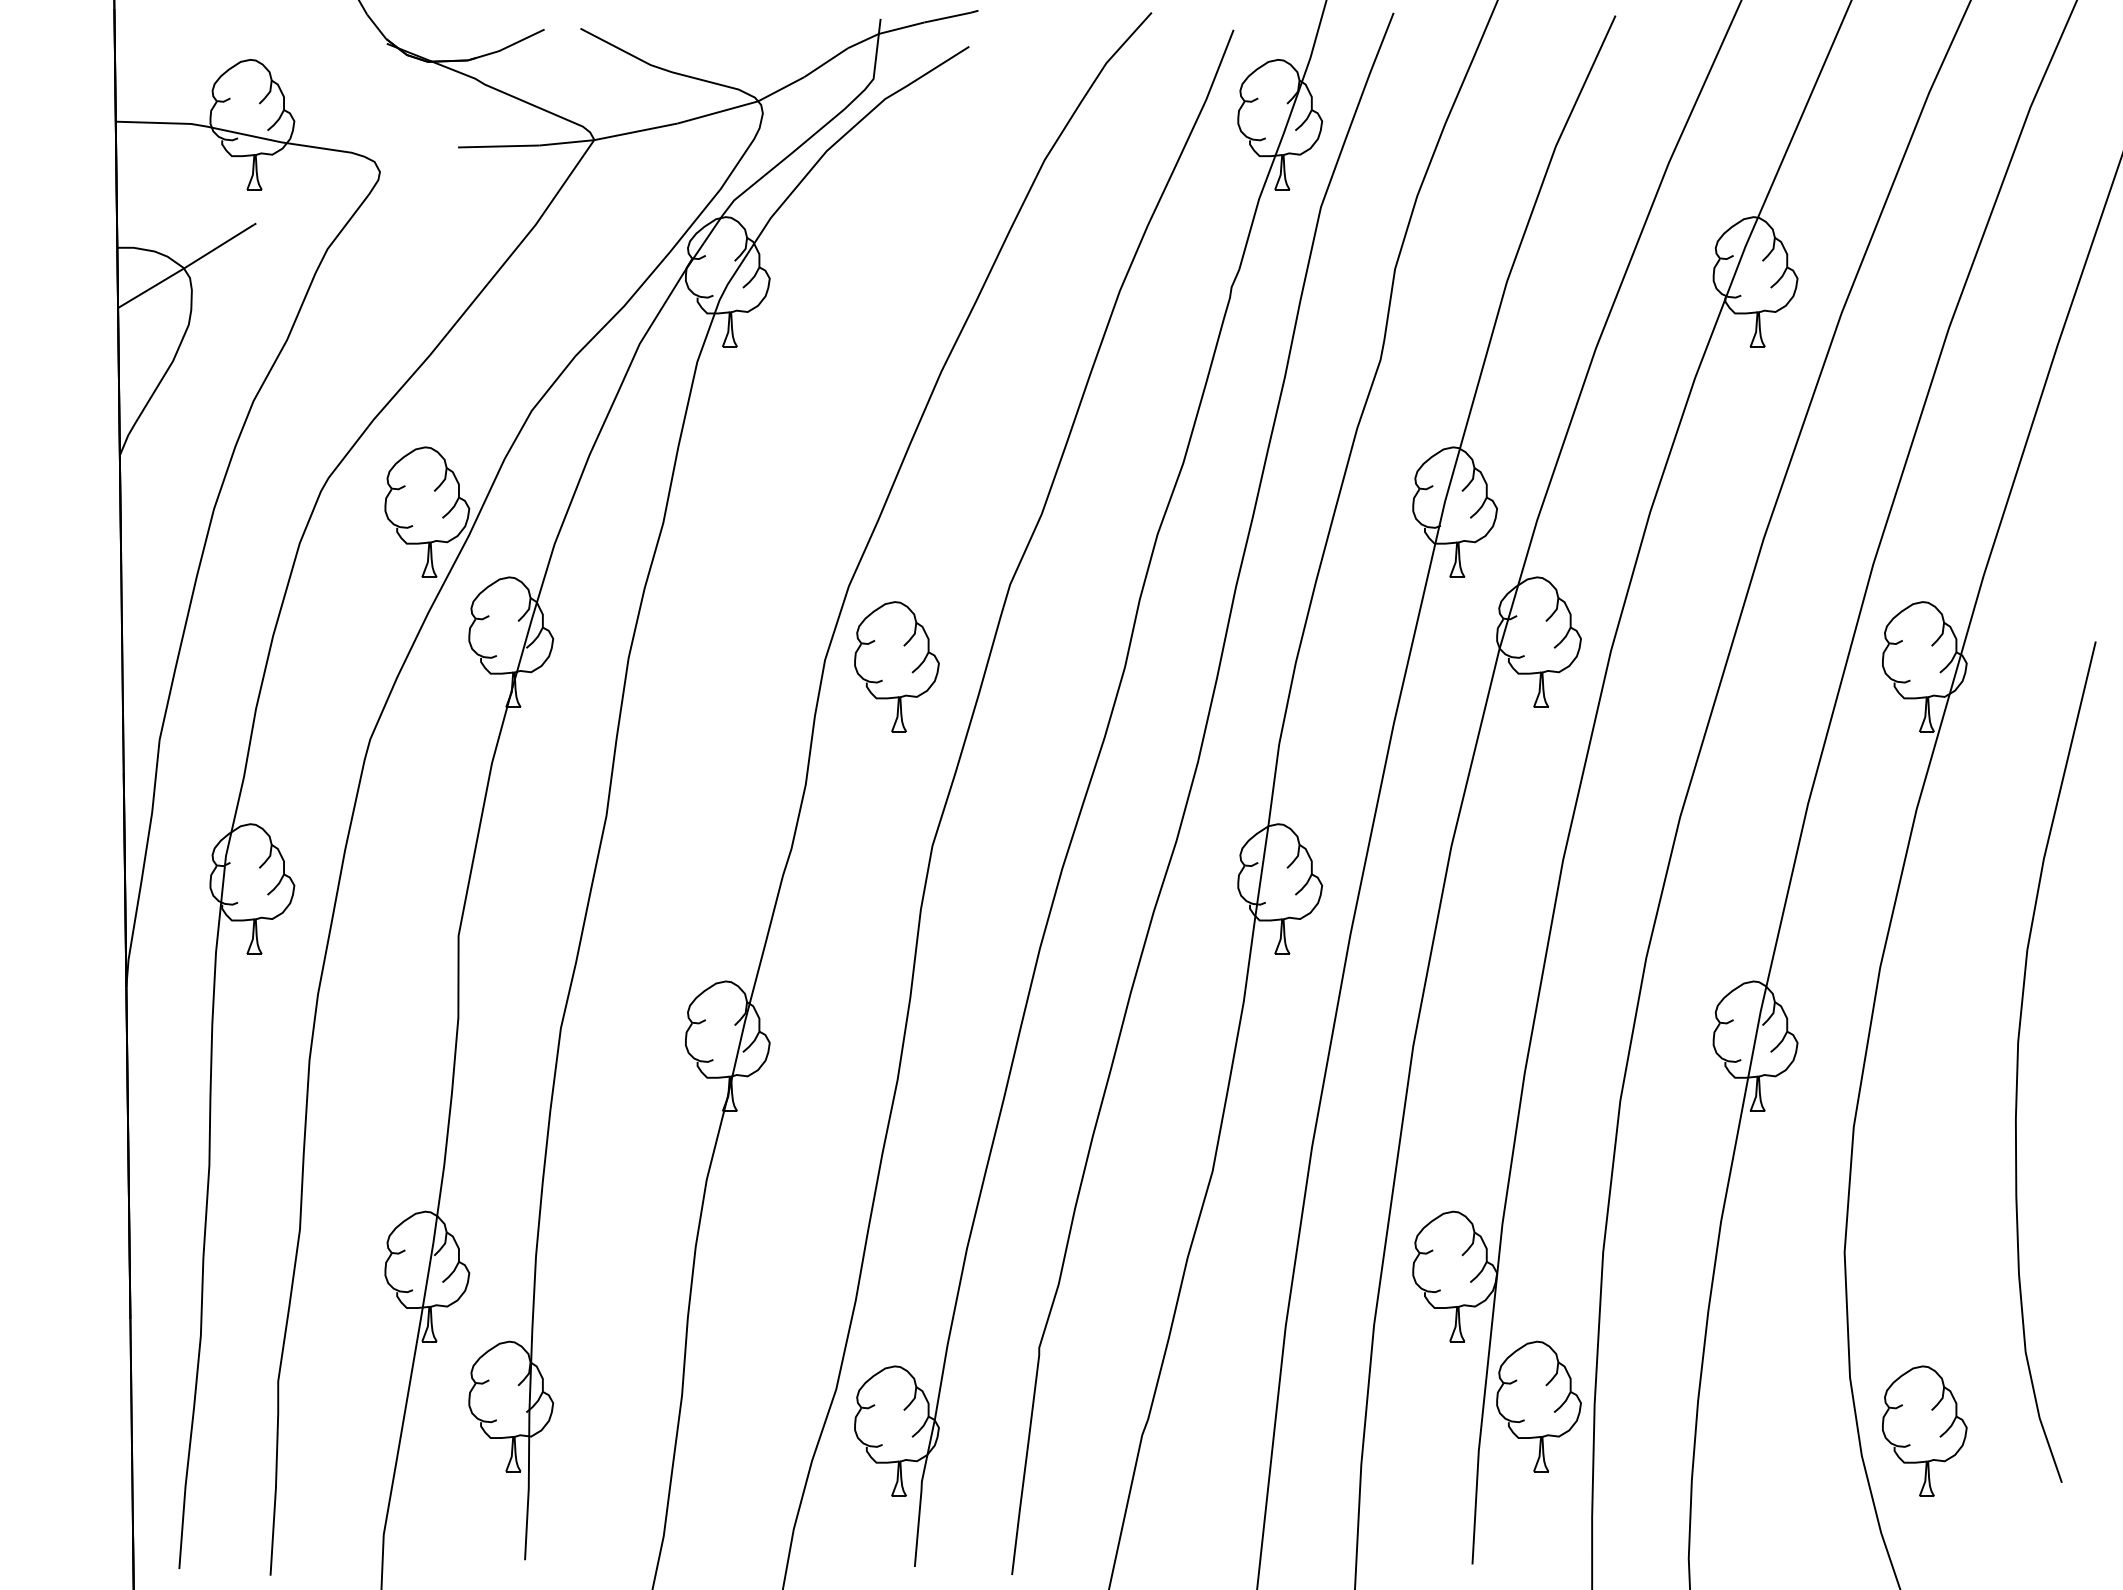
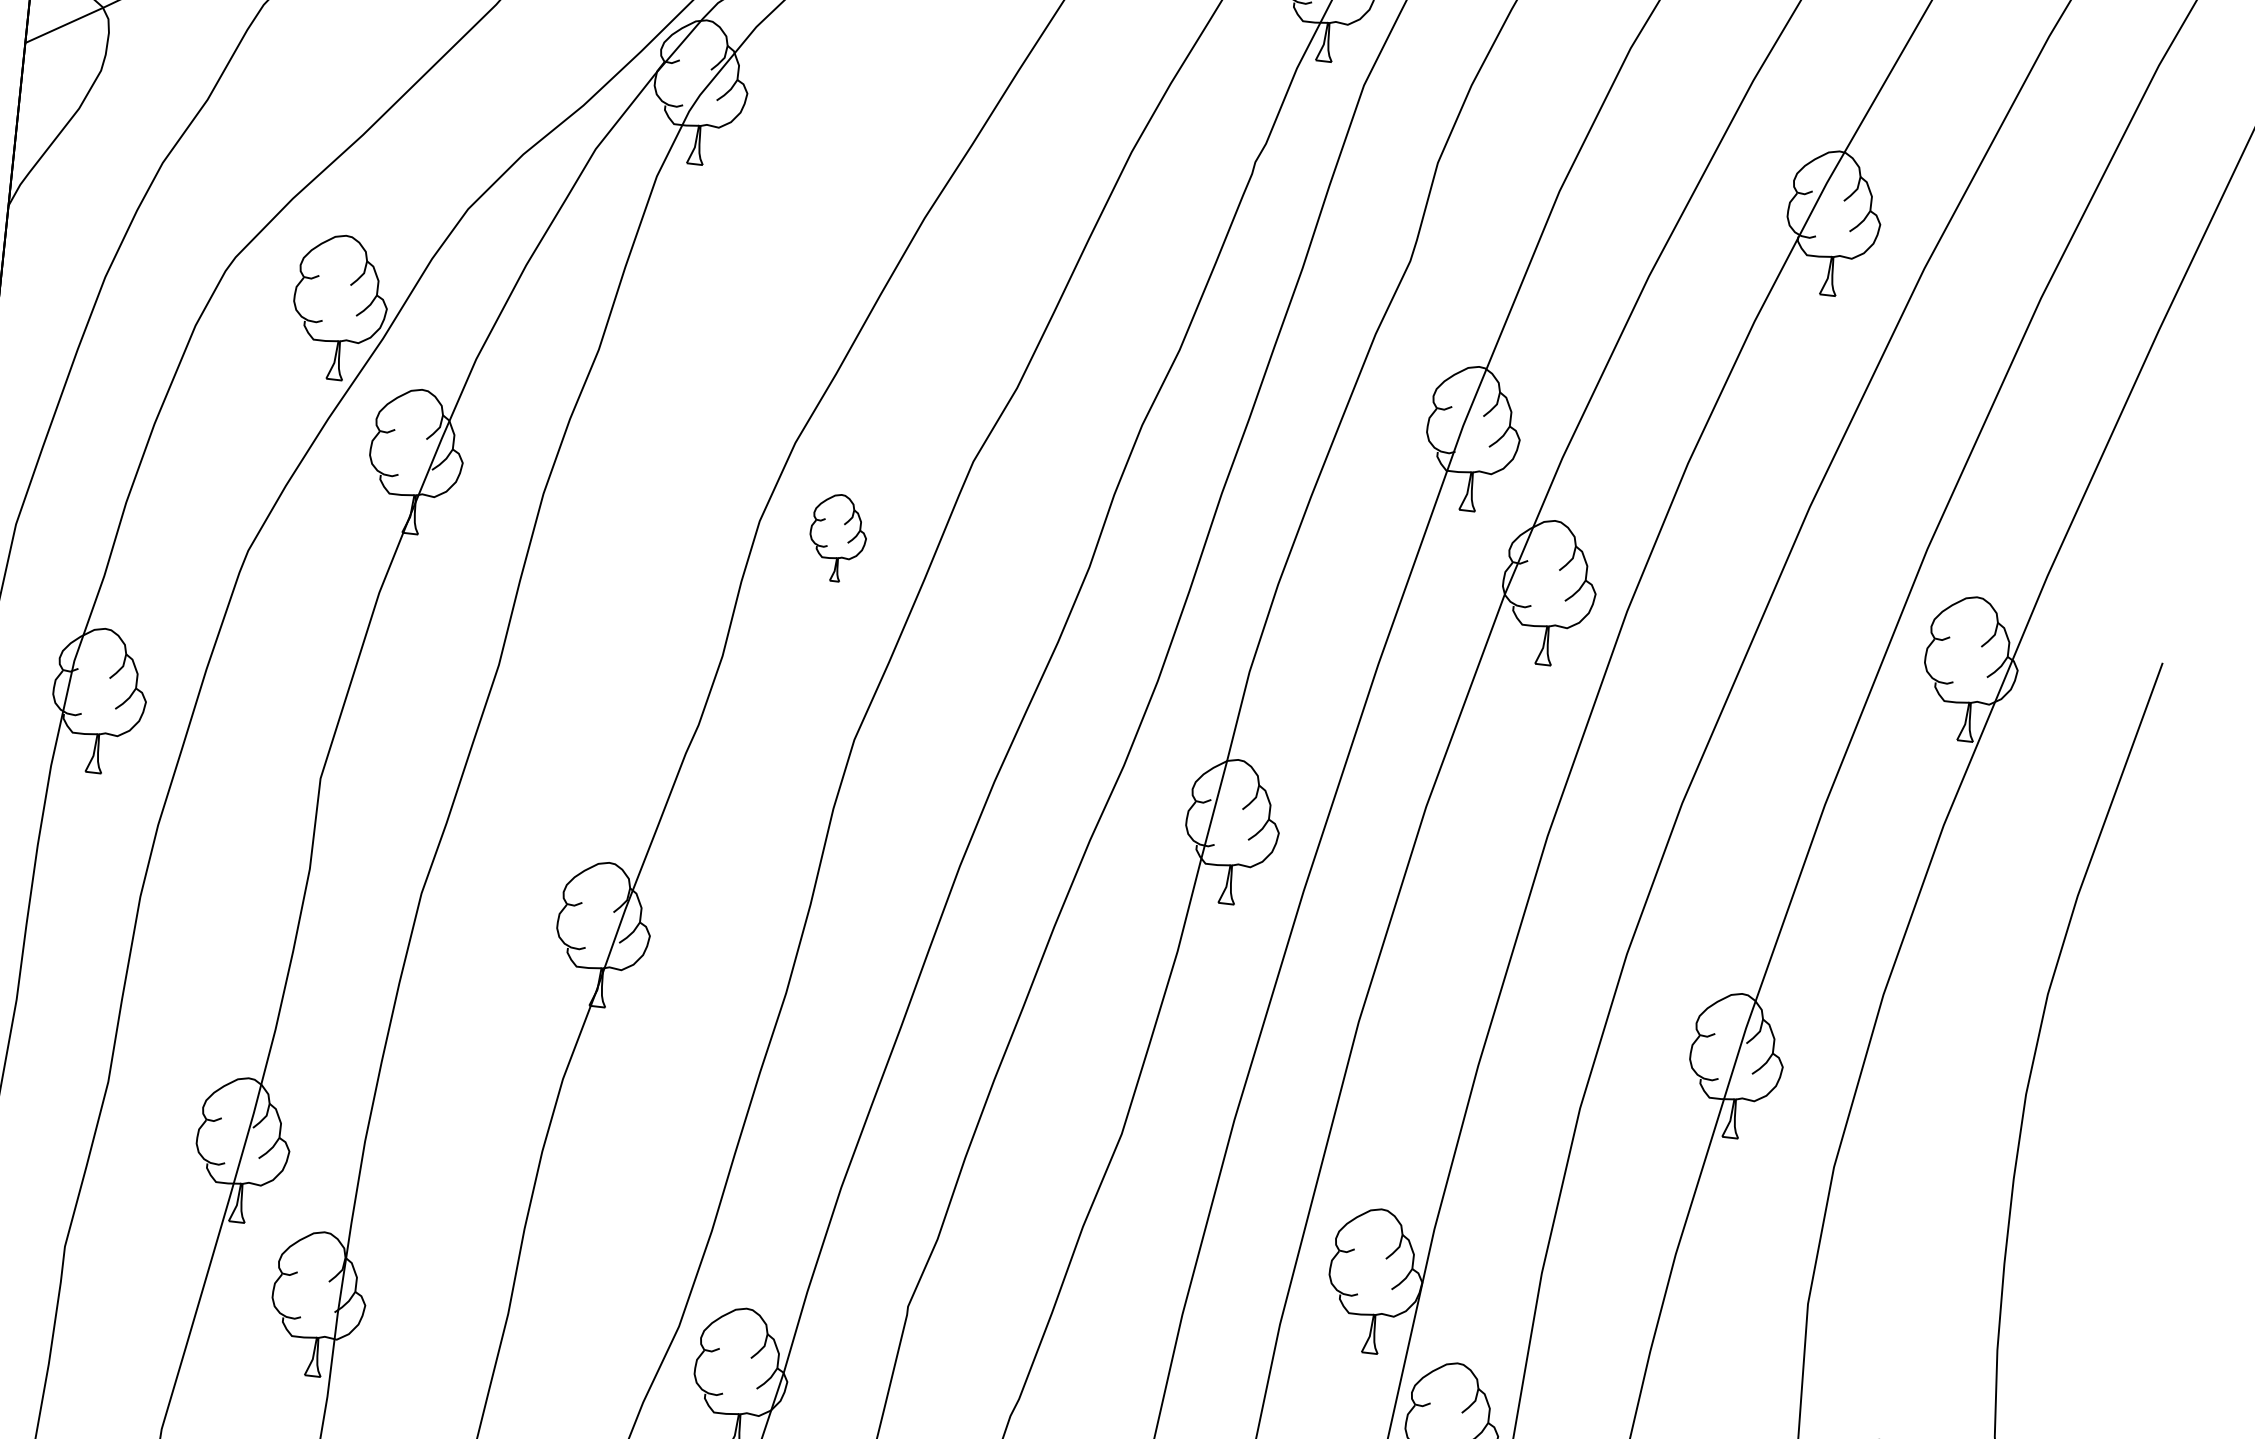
part: (896, 666) -> (837, 537), size x0.6

